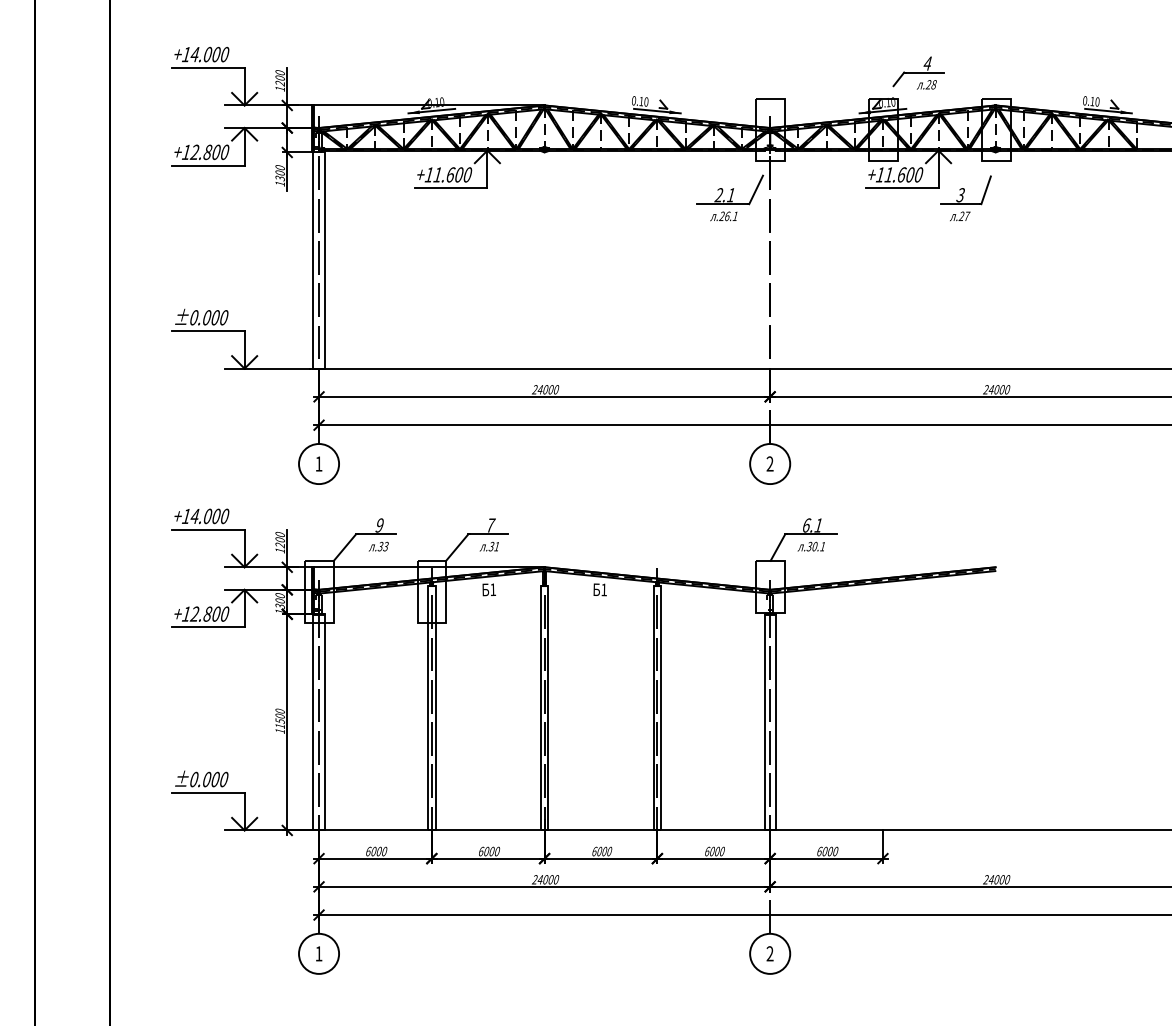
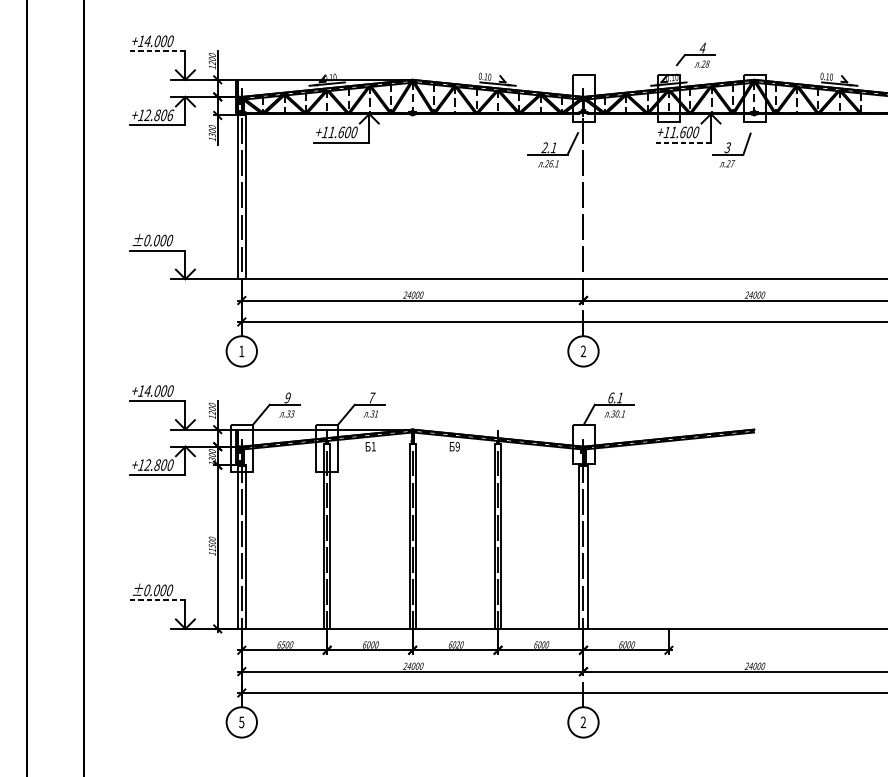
line: (207, 67) -> (157, 51), solid -> dashed
text: (225, 151) -> (170, 114), +12.800 -> +12.806
line: (901, 188) -> (682, 142), solid -> dashed
text: (604, 589) -> (458, 446), 1 -> 9
line: (207, 792) -> (157, 600), solid -> dashed
text: (373, 851) -> (283, 644), 6000 -> 6500
text: (604, 851) -> (458, 644), 6000 -> 6020
text: (318, 953) -> (241, 722), 1 -> 5

